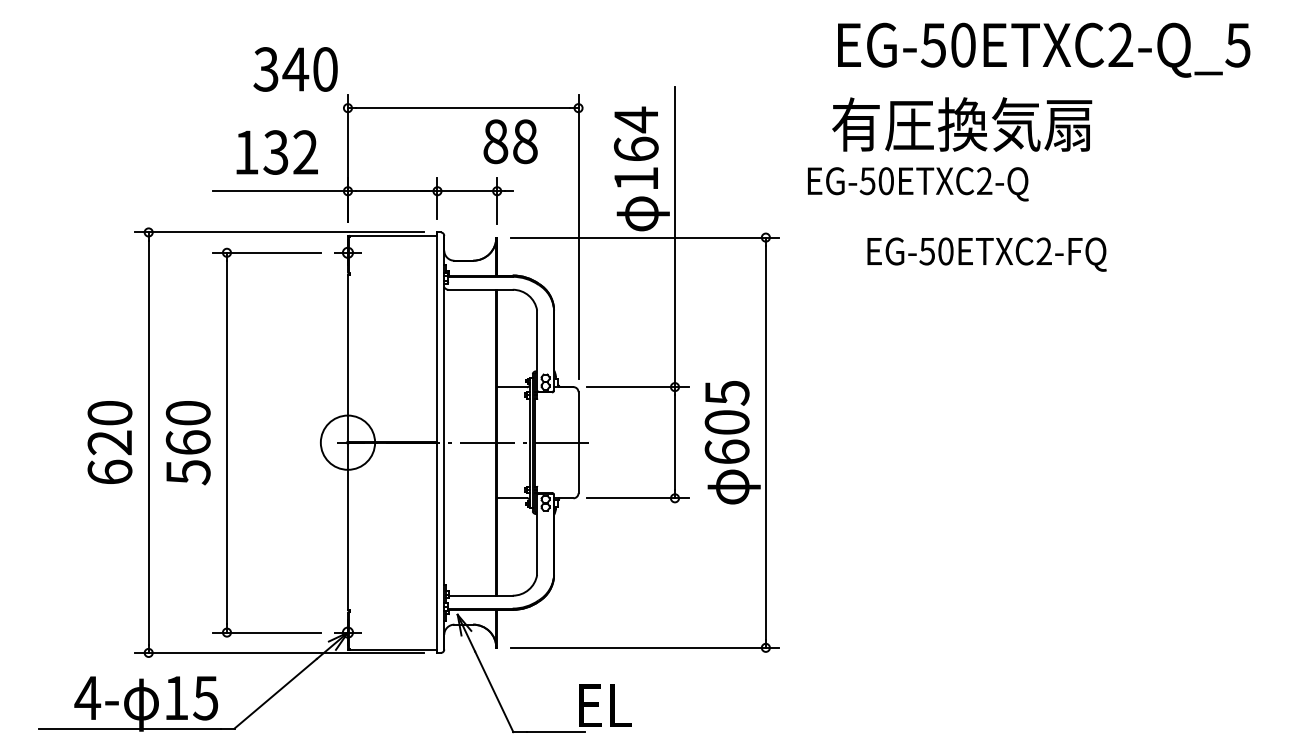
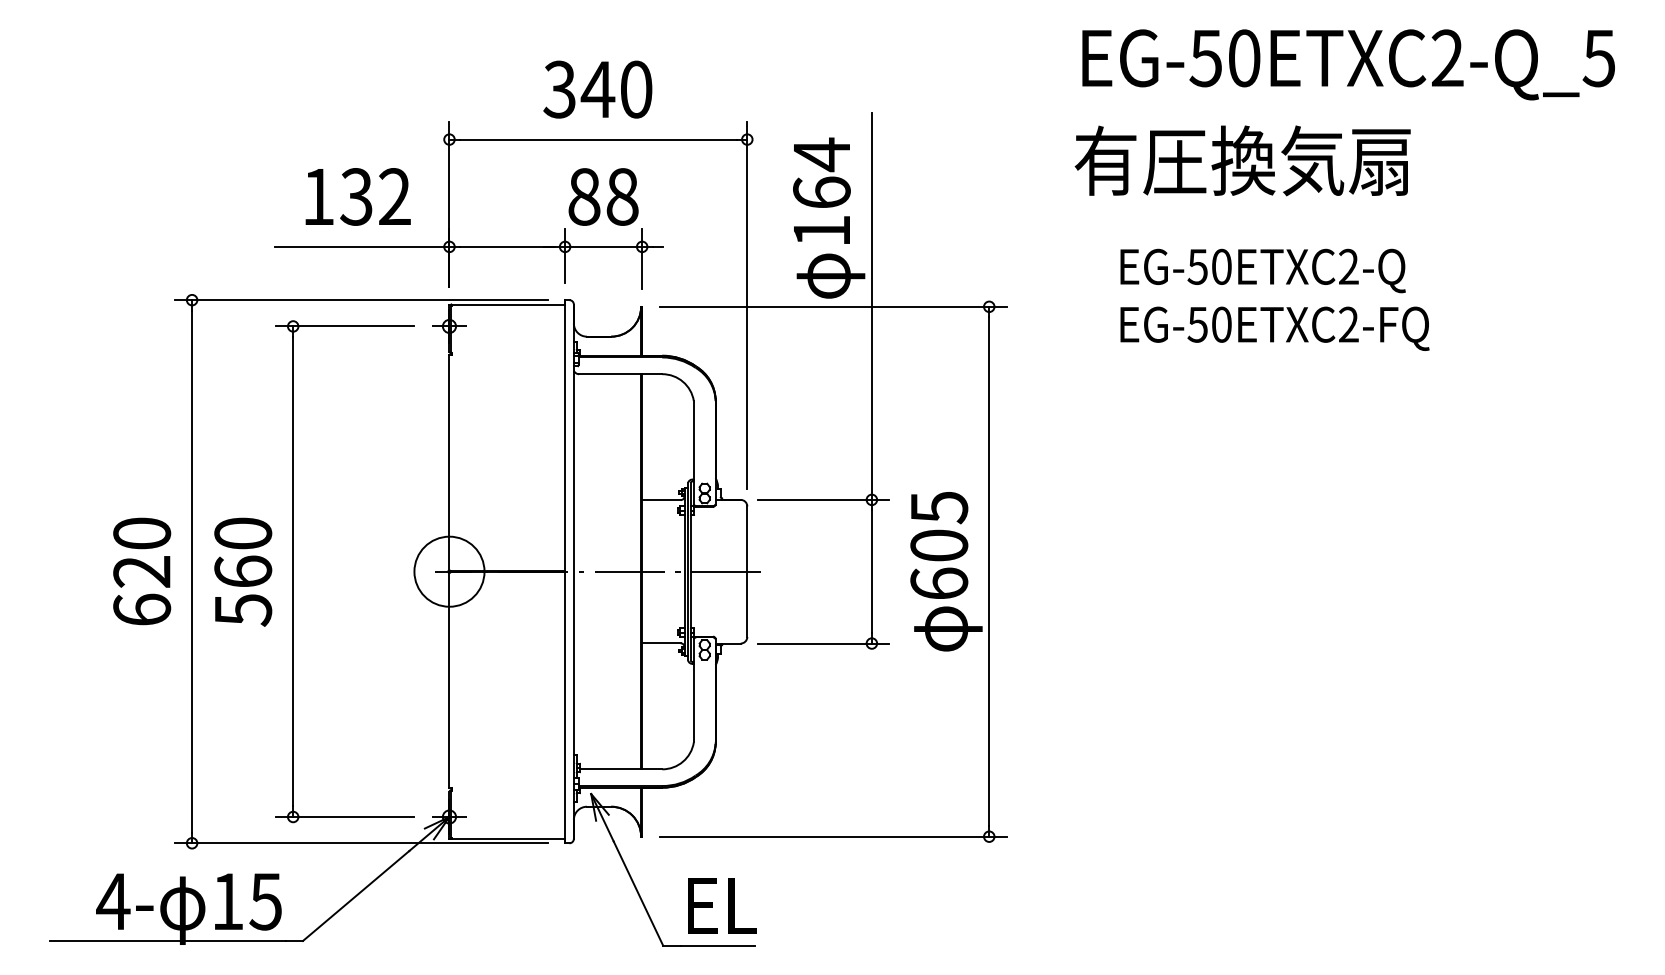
text: (295, 69) -> (597, 89), moved
text: (510, 141) -> (603, 196), moved
text: (917, 183) -> (1262, 270), moved
text: (605, 704) -> (722, 905), moved

